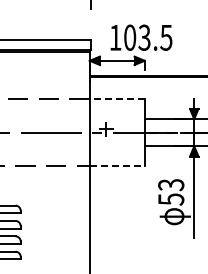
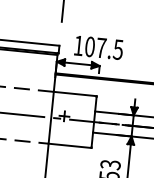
text: (144, 37) -> (101, 47), 103.5 -> 107.5
line: (117, 99) -> (75, 94), dashed -> solid
line: (117, 165) -> (70, 145), dashed -> solid

